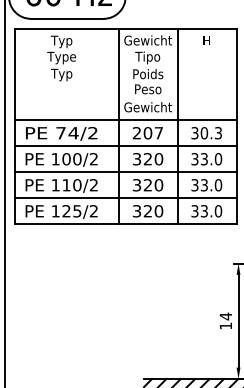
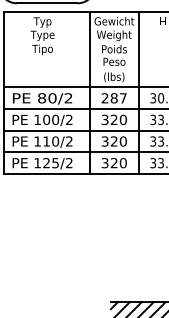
text: (147, 57) -> (113, 35), Tipo -> Weight
text: (61, 74) -> (42, 49), Typ -> Tipo
text: (148, 107) -> (114, 76), Gewicht -> (lbs)
text: (67, 133) -> (47, 98), 74/2 -> 80/2
text: (147, 133) -> (113, 98), 207 -> 287

